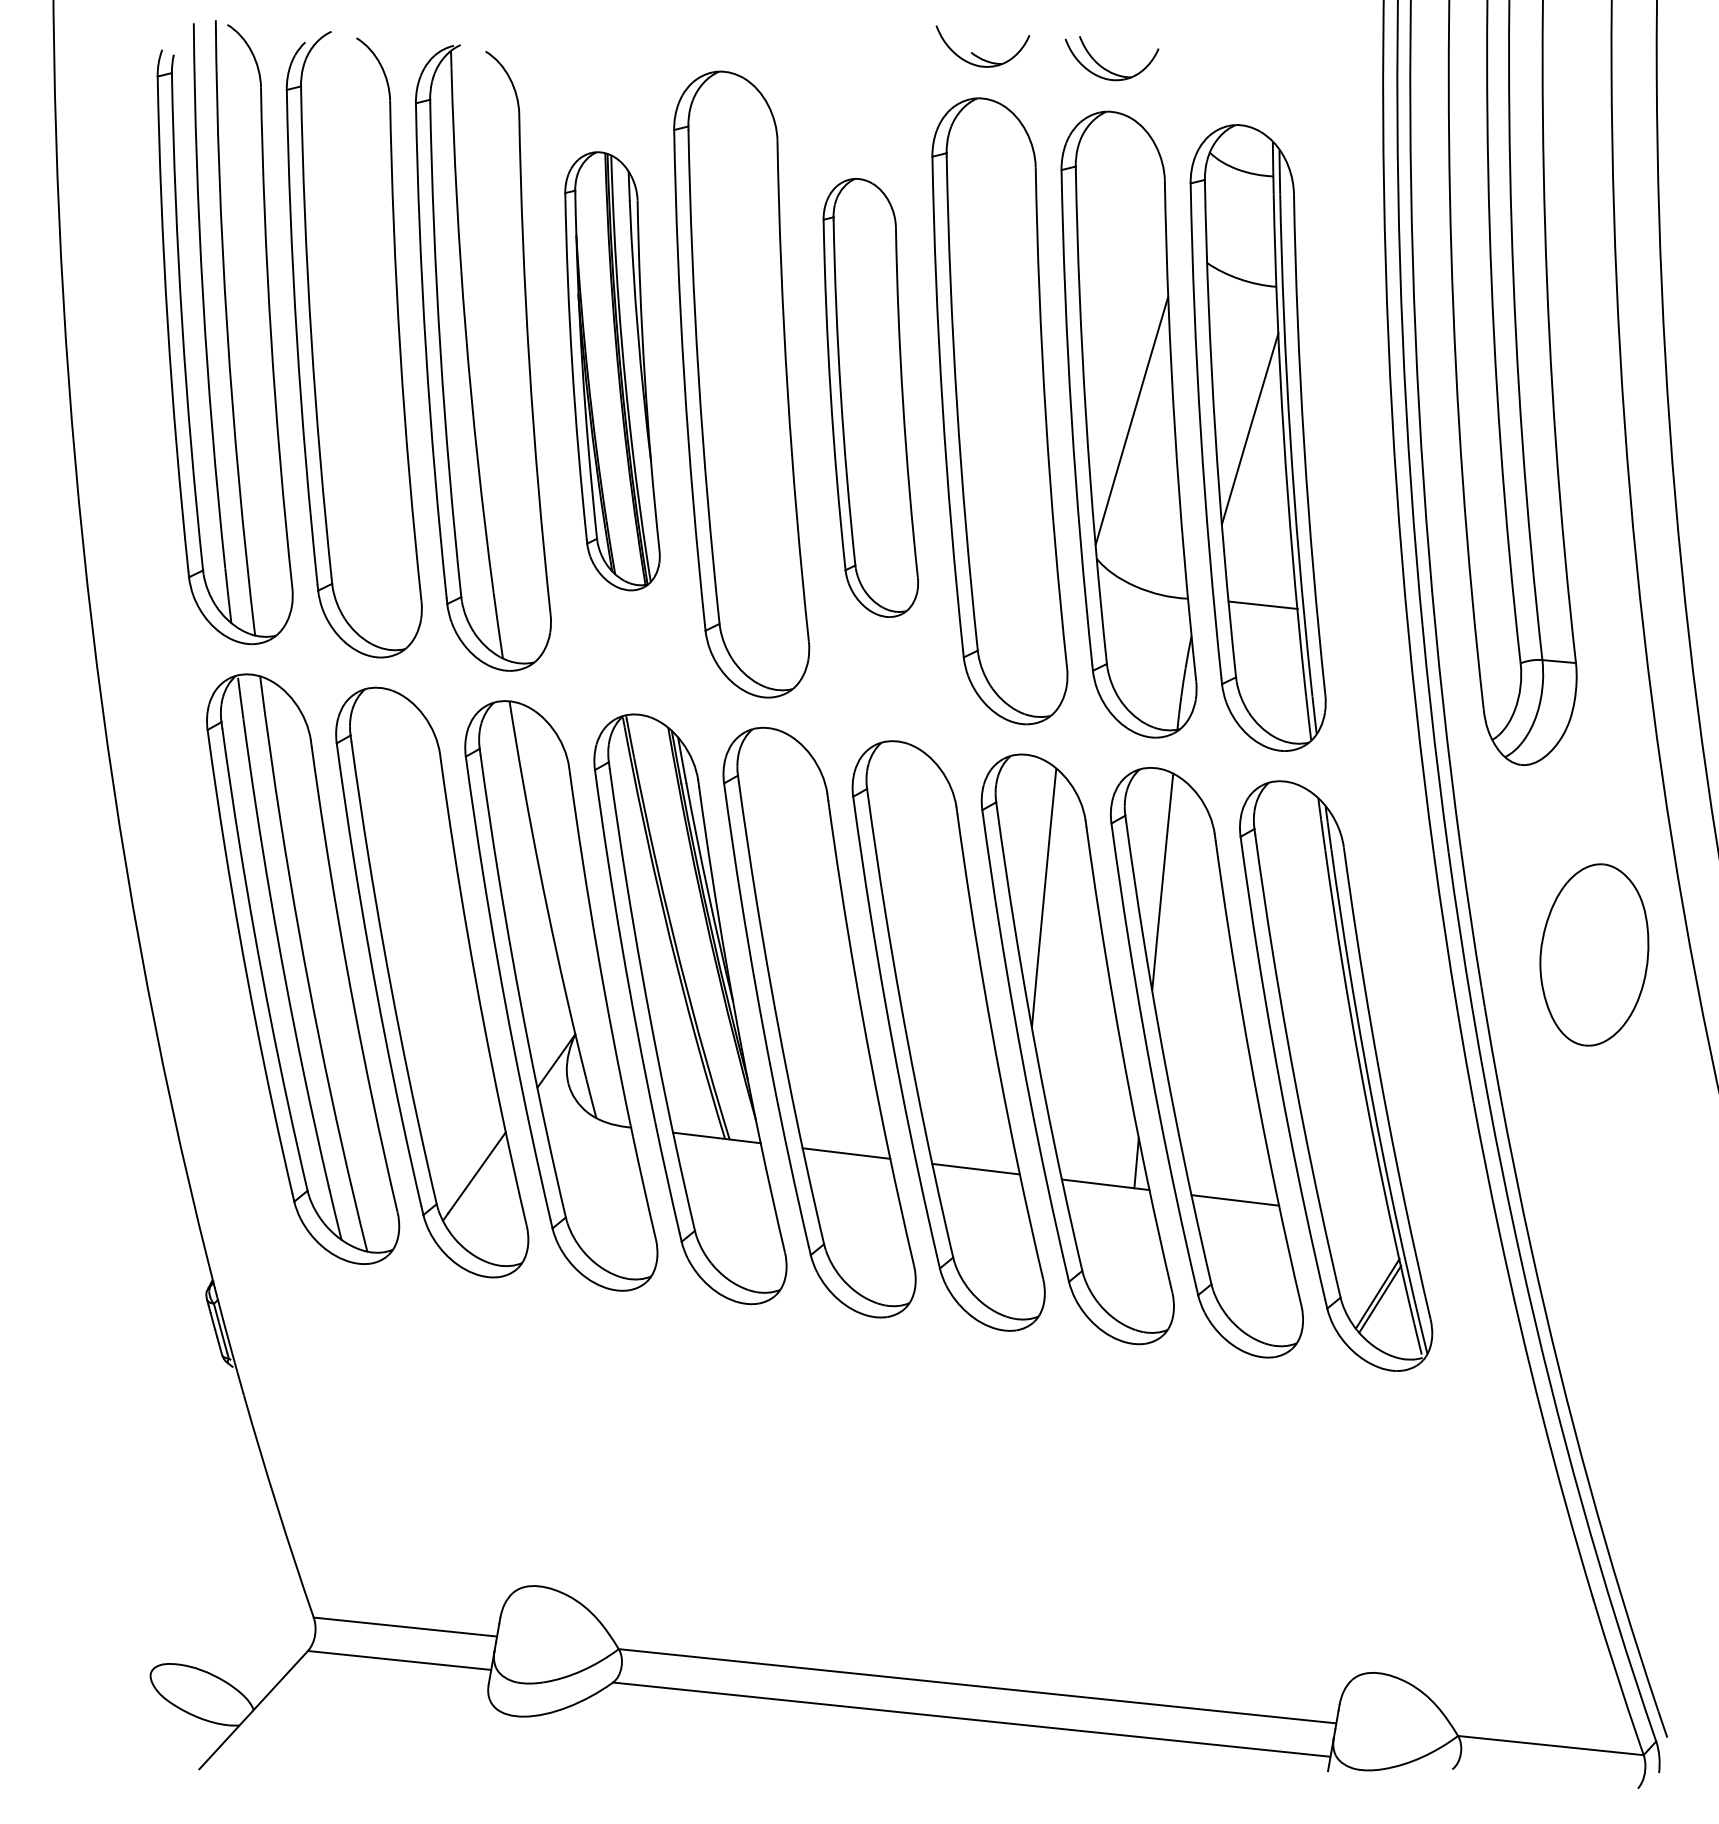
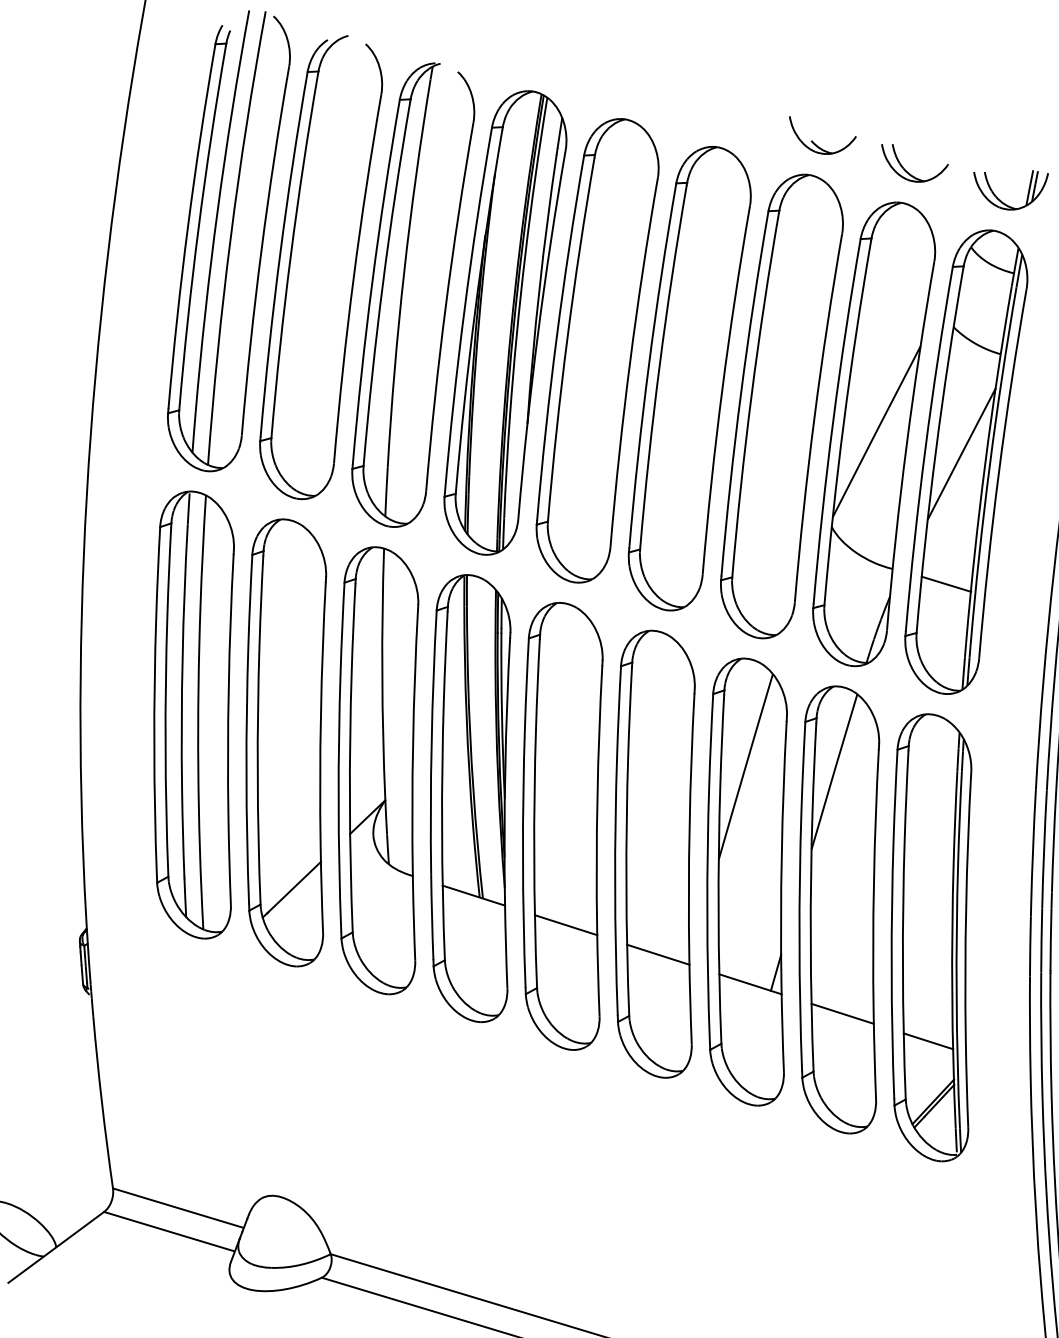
part: (1230, 78) -> (996, 196), added
part: (612, 371) -> (505, 322), size x1.43
part: (870, 397) -> (689, 377), size x1.43
line: (1355, 1214) -> (928, 1040), added

